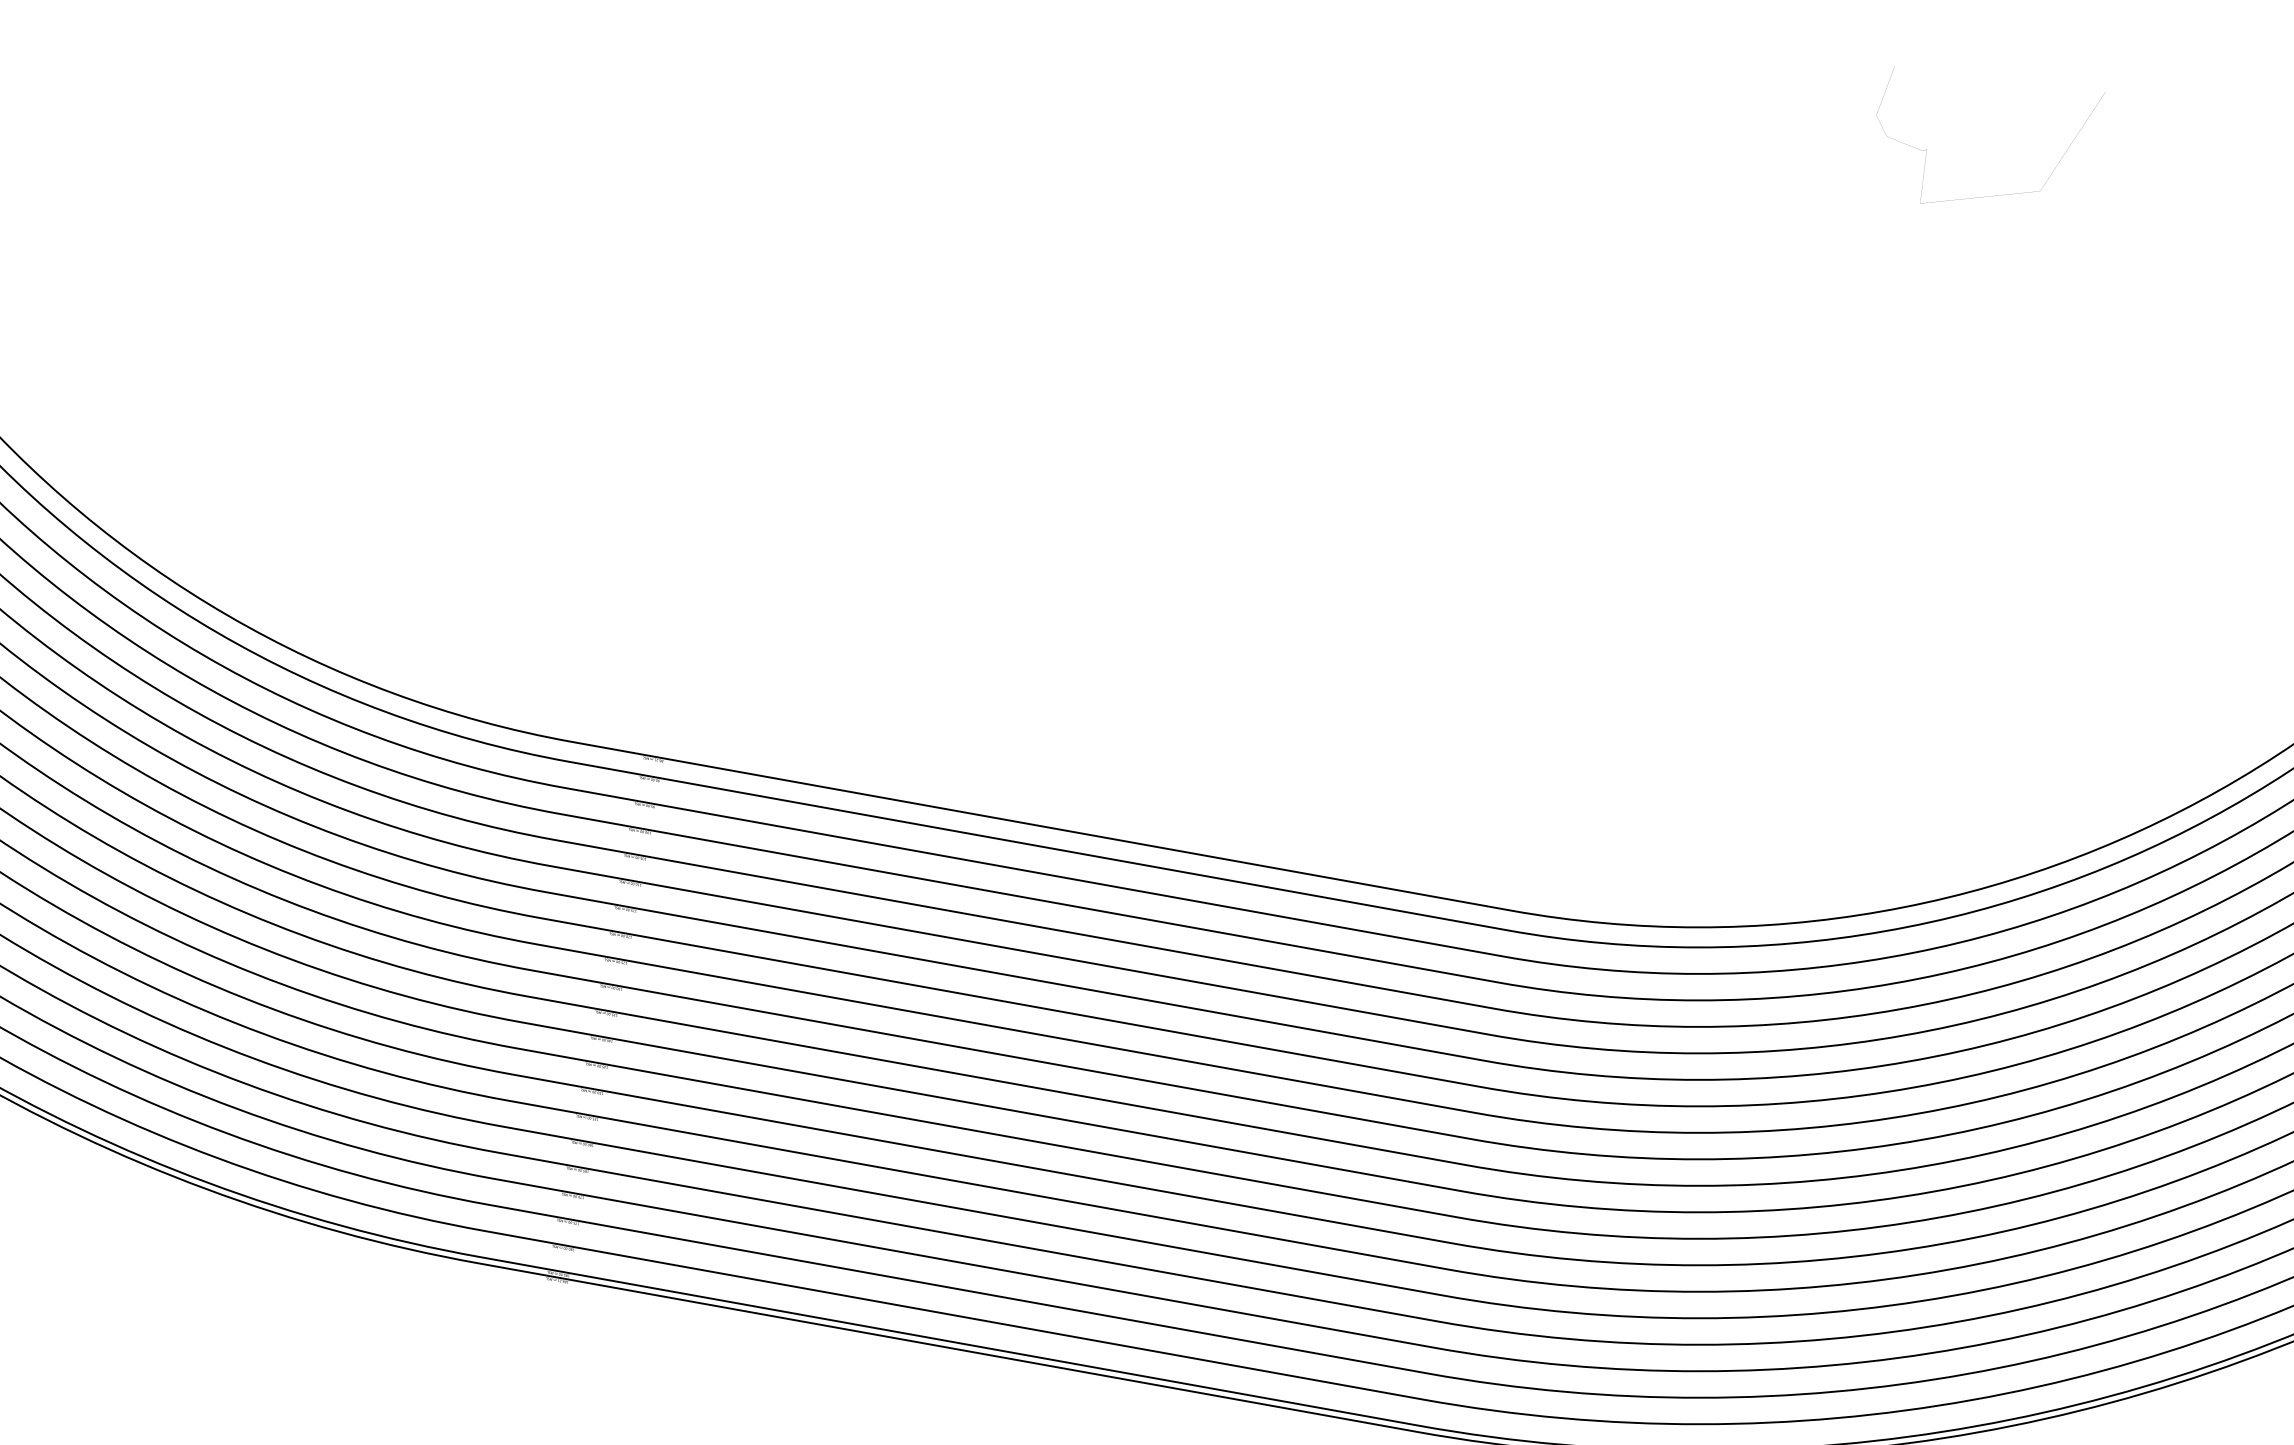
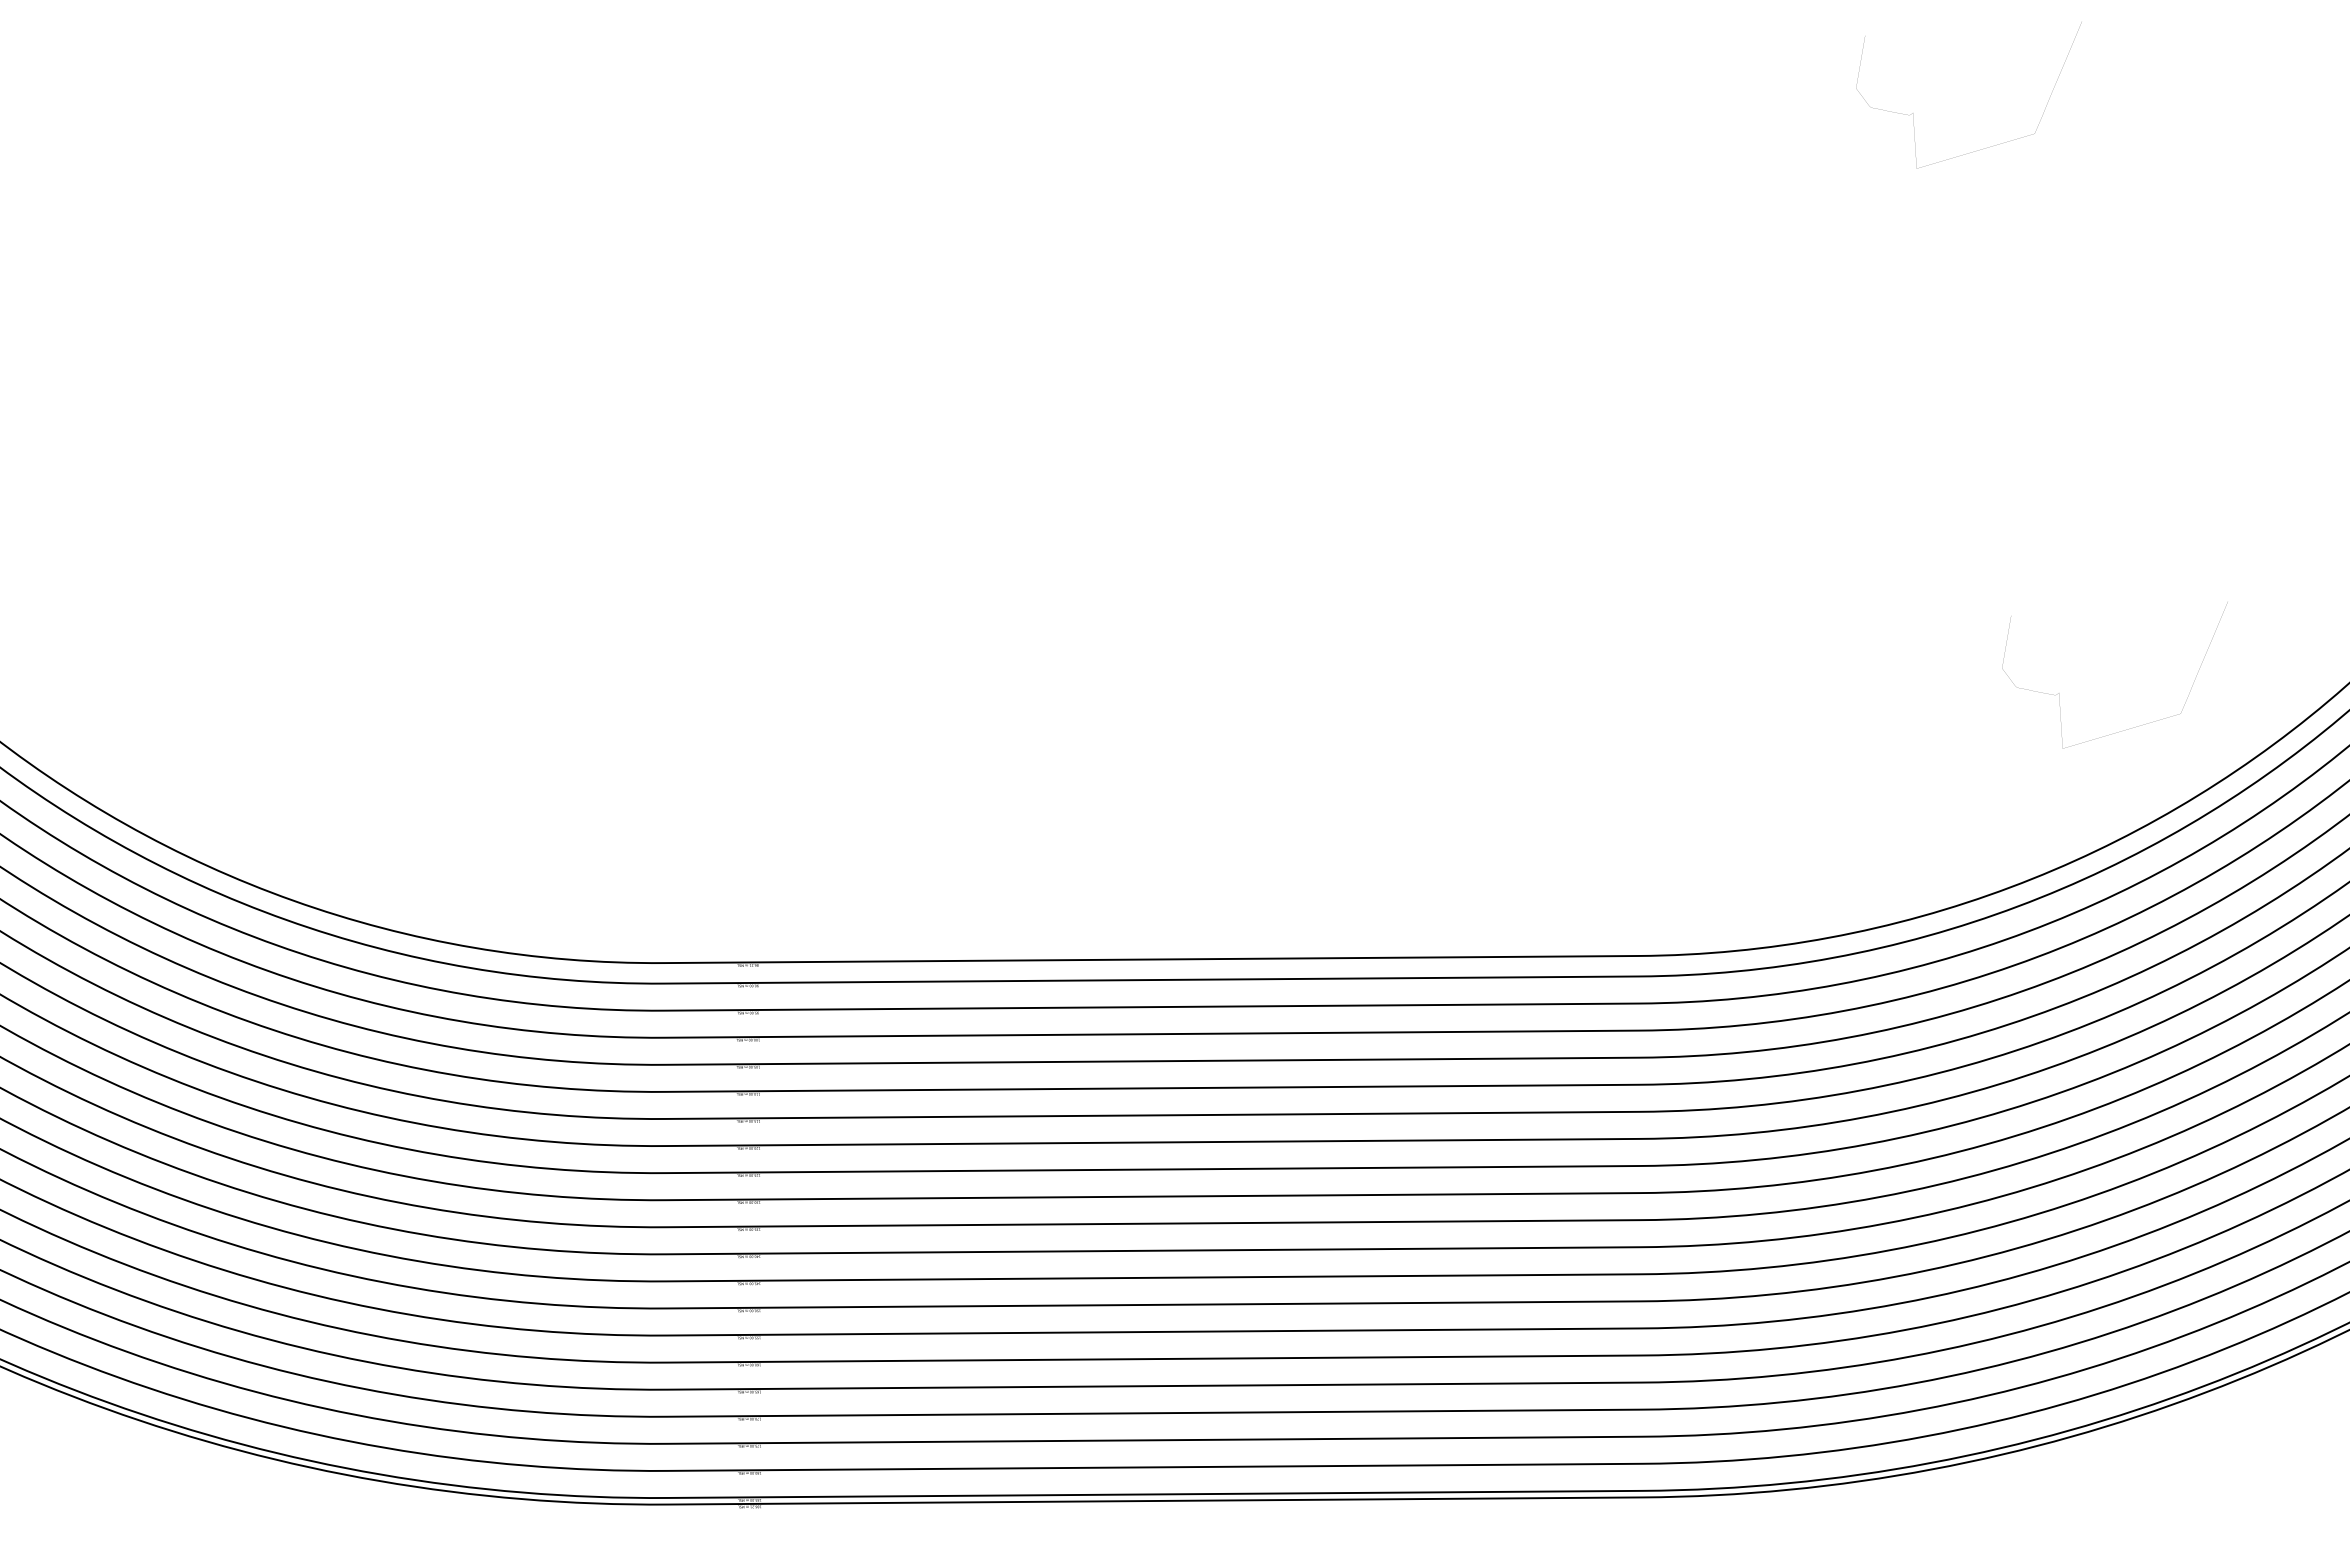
curve: (2021, 780) -> (2126, 729), added

